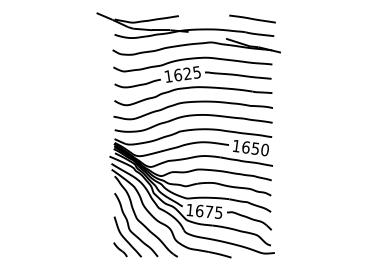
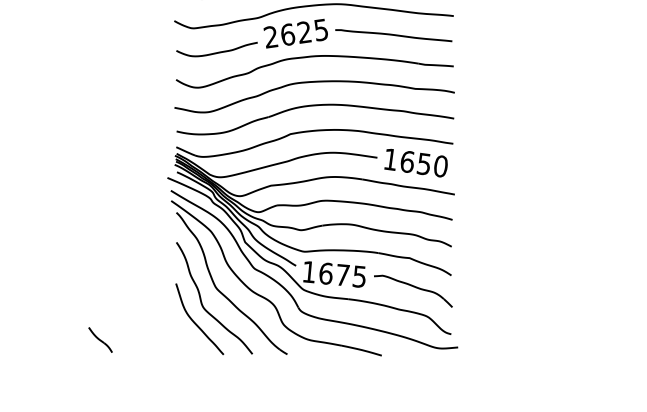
text: (168, 76) -> (271, 37), 1625 -> 2625
line: (120, 249) -> (100, 339), moved

